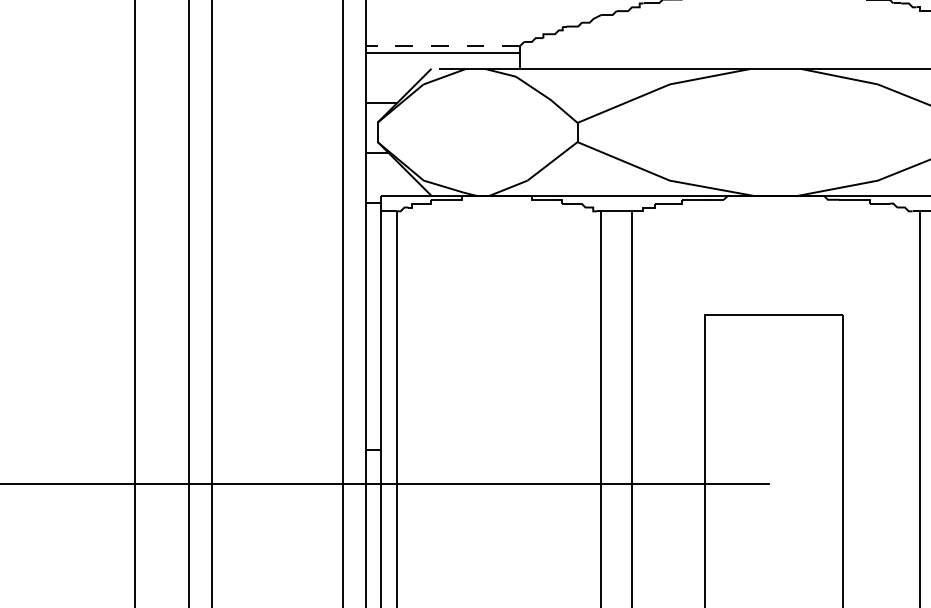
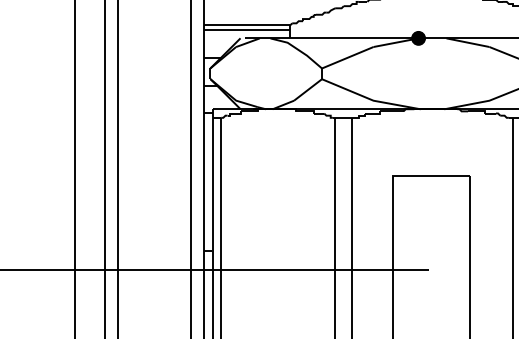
line: (442, 45) -> (246, 25), dashed -> solid
fill: (750, 67) -> (418, 37), added

